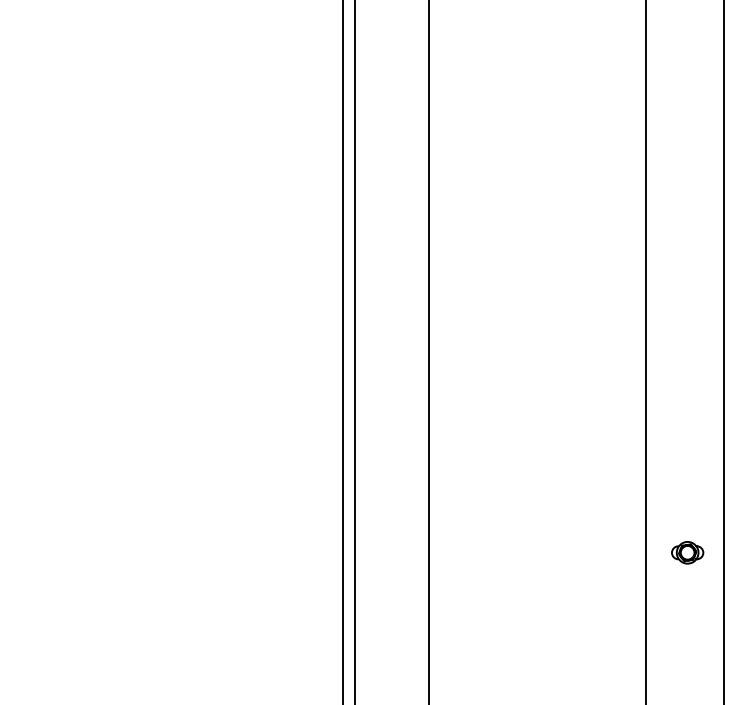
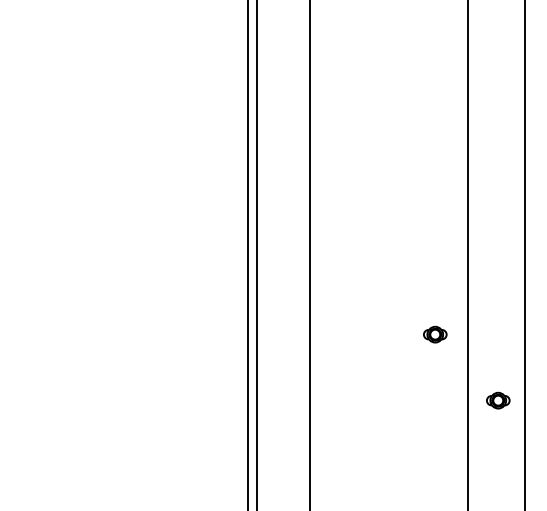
part: (601, 461) -> (435, 334), added

